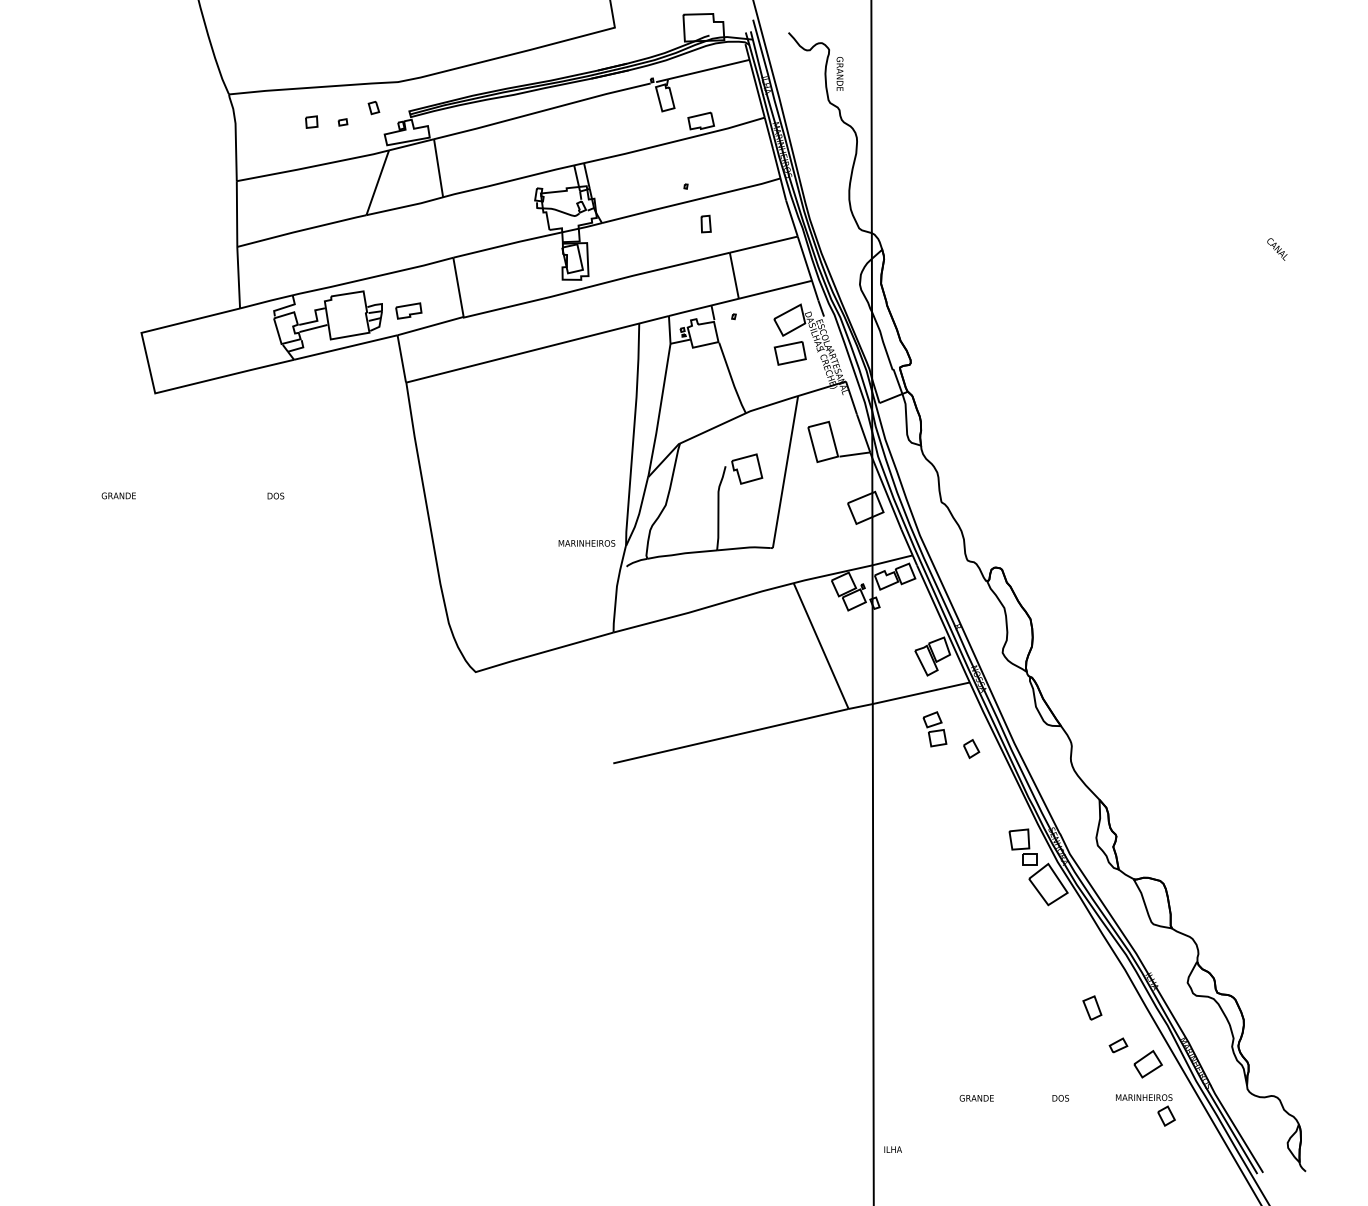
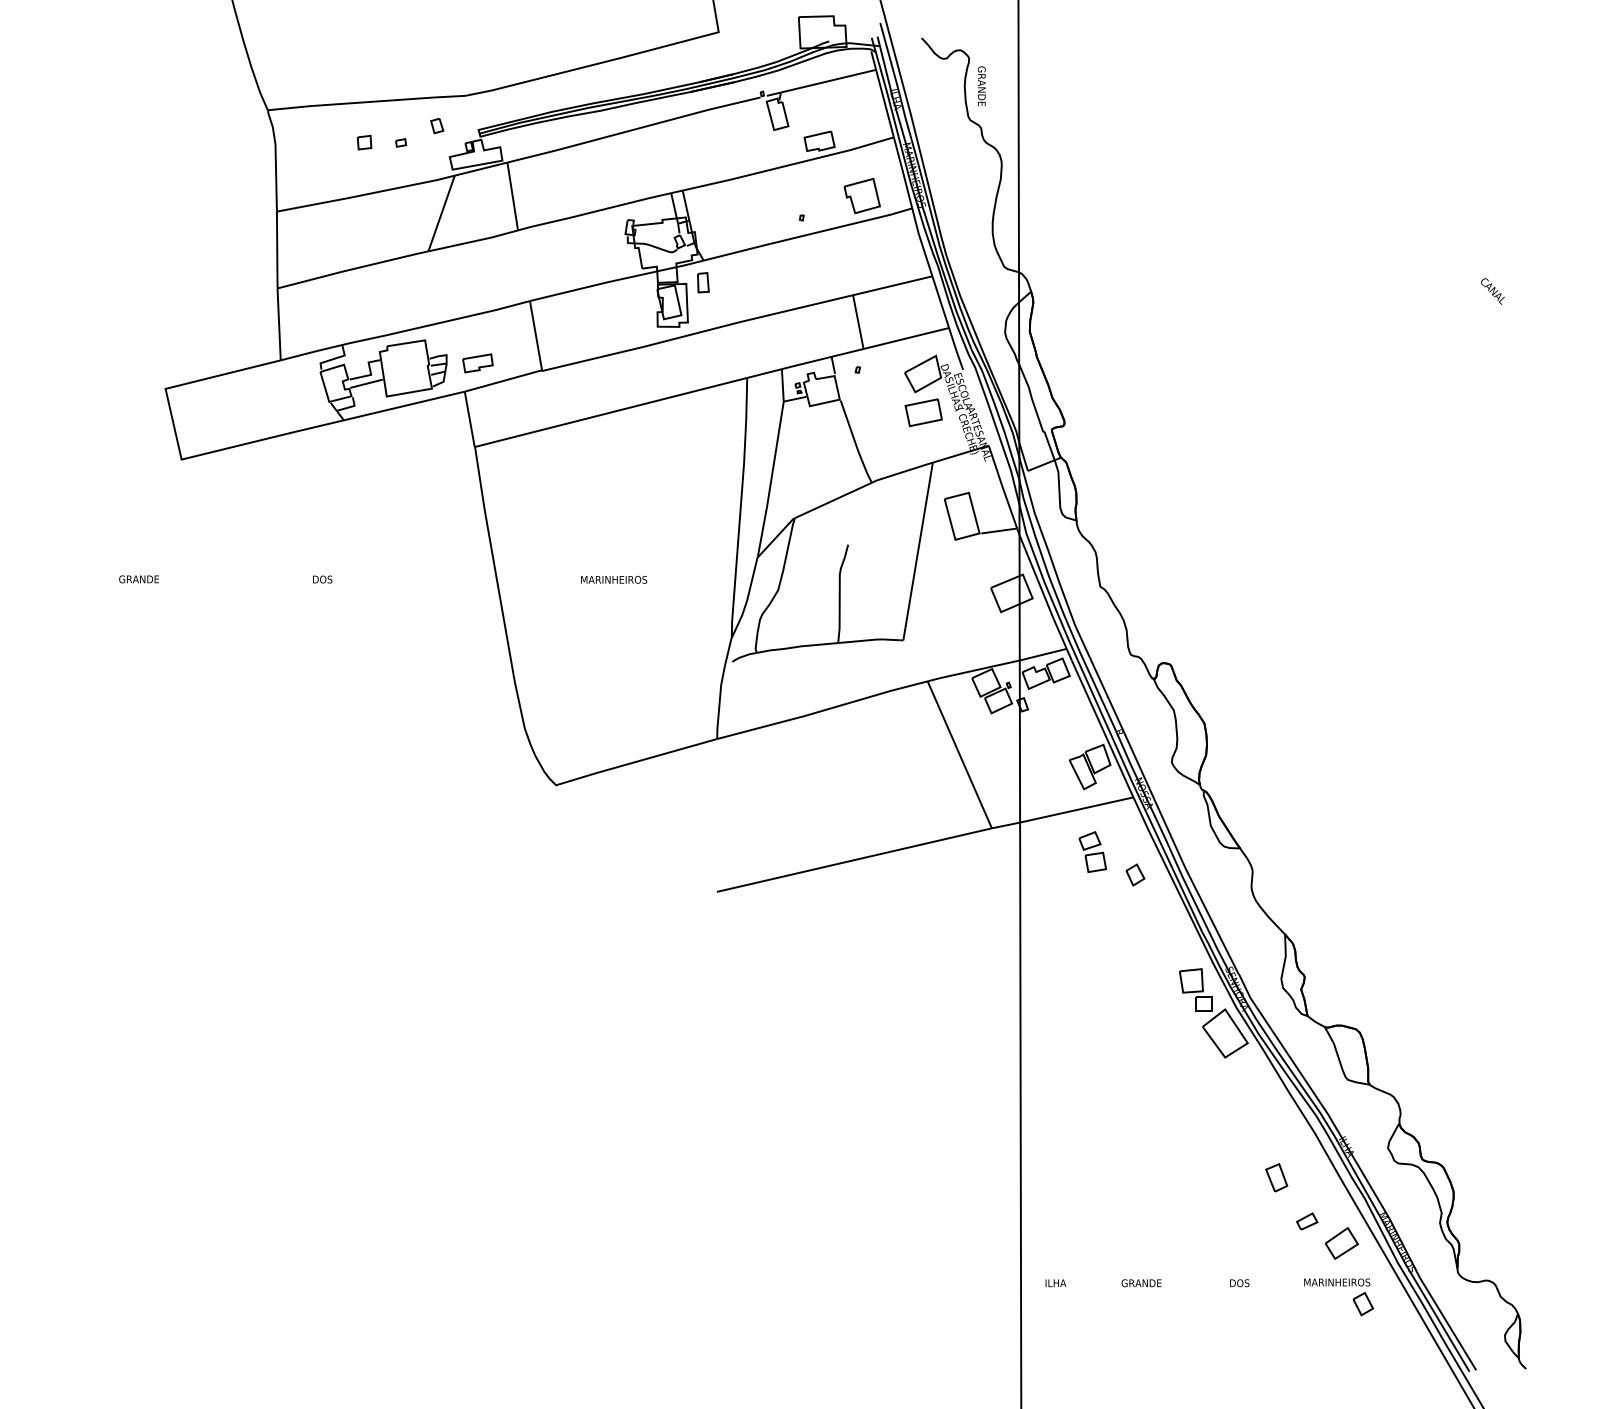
part: (706, 223) -> (703, 282), moved
part: (746, 468) -> (861, 195), moved
text: (587, 543) -> (614, 579), moved
text: (892, 1149) -> (1055, 1283), moved

